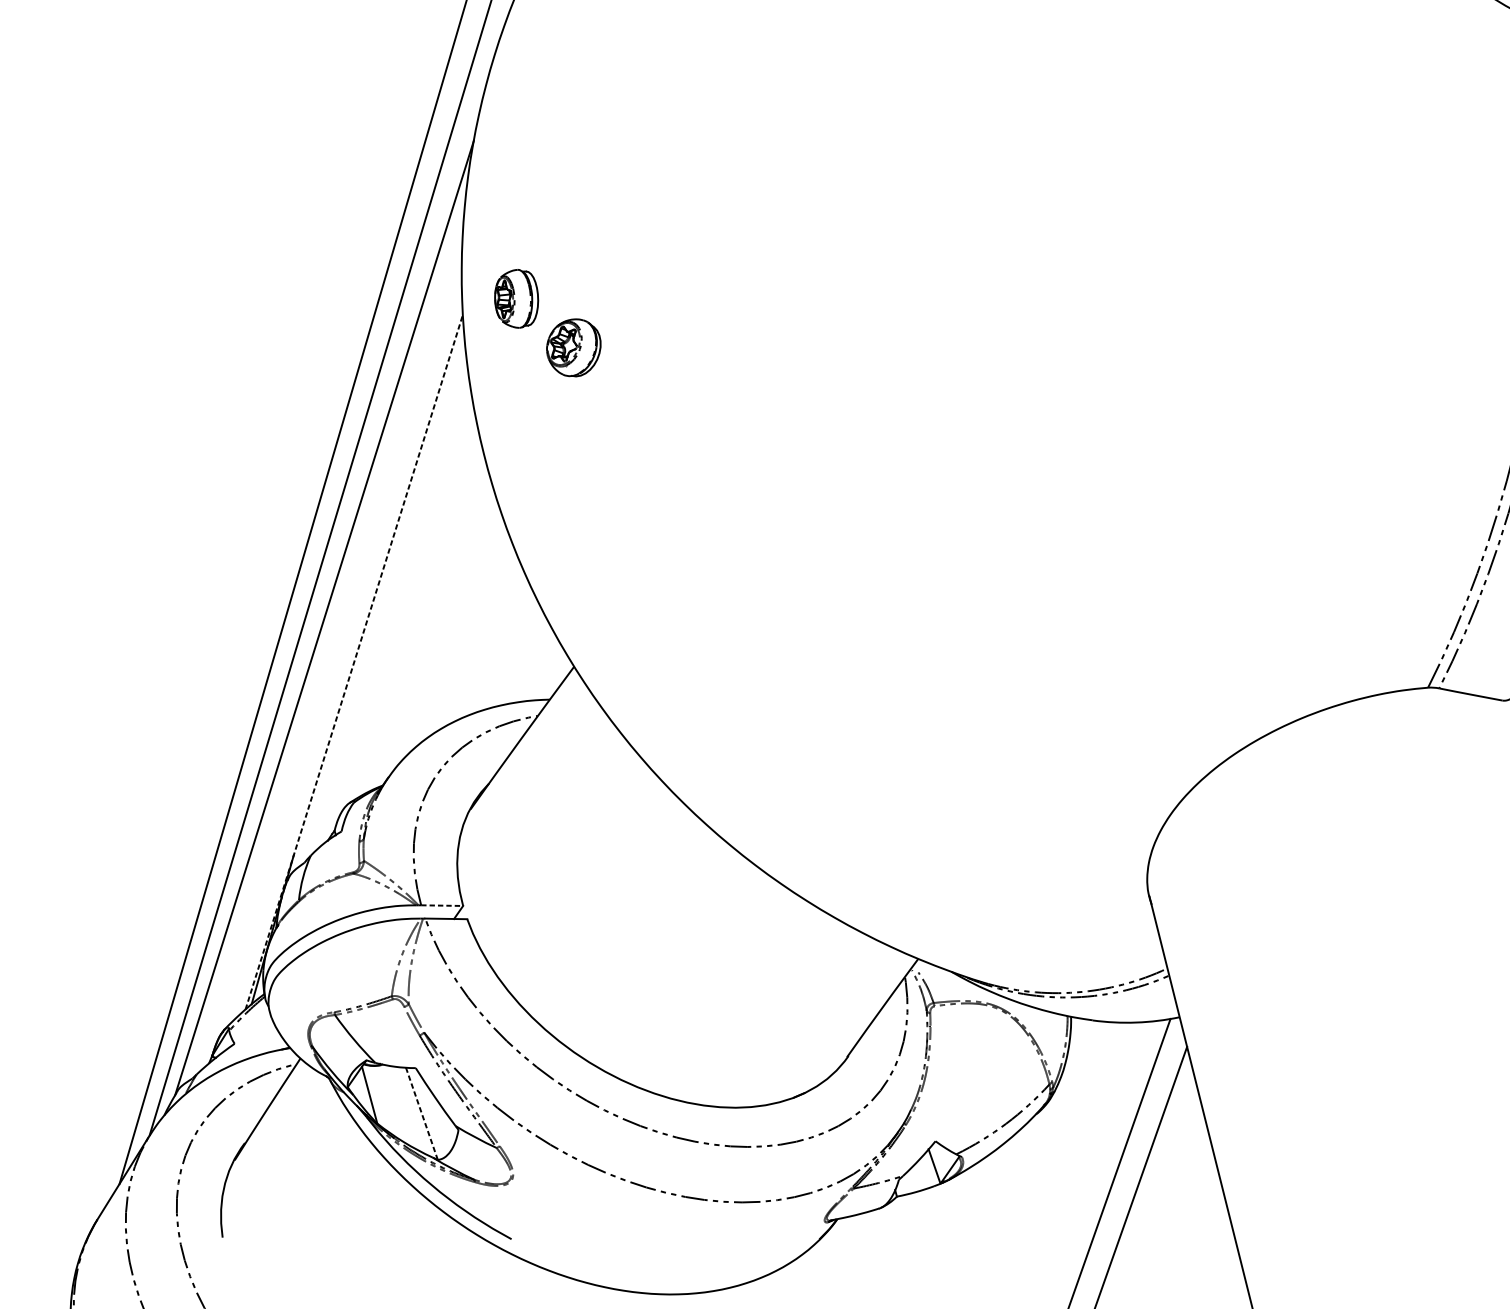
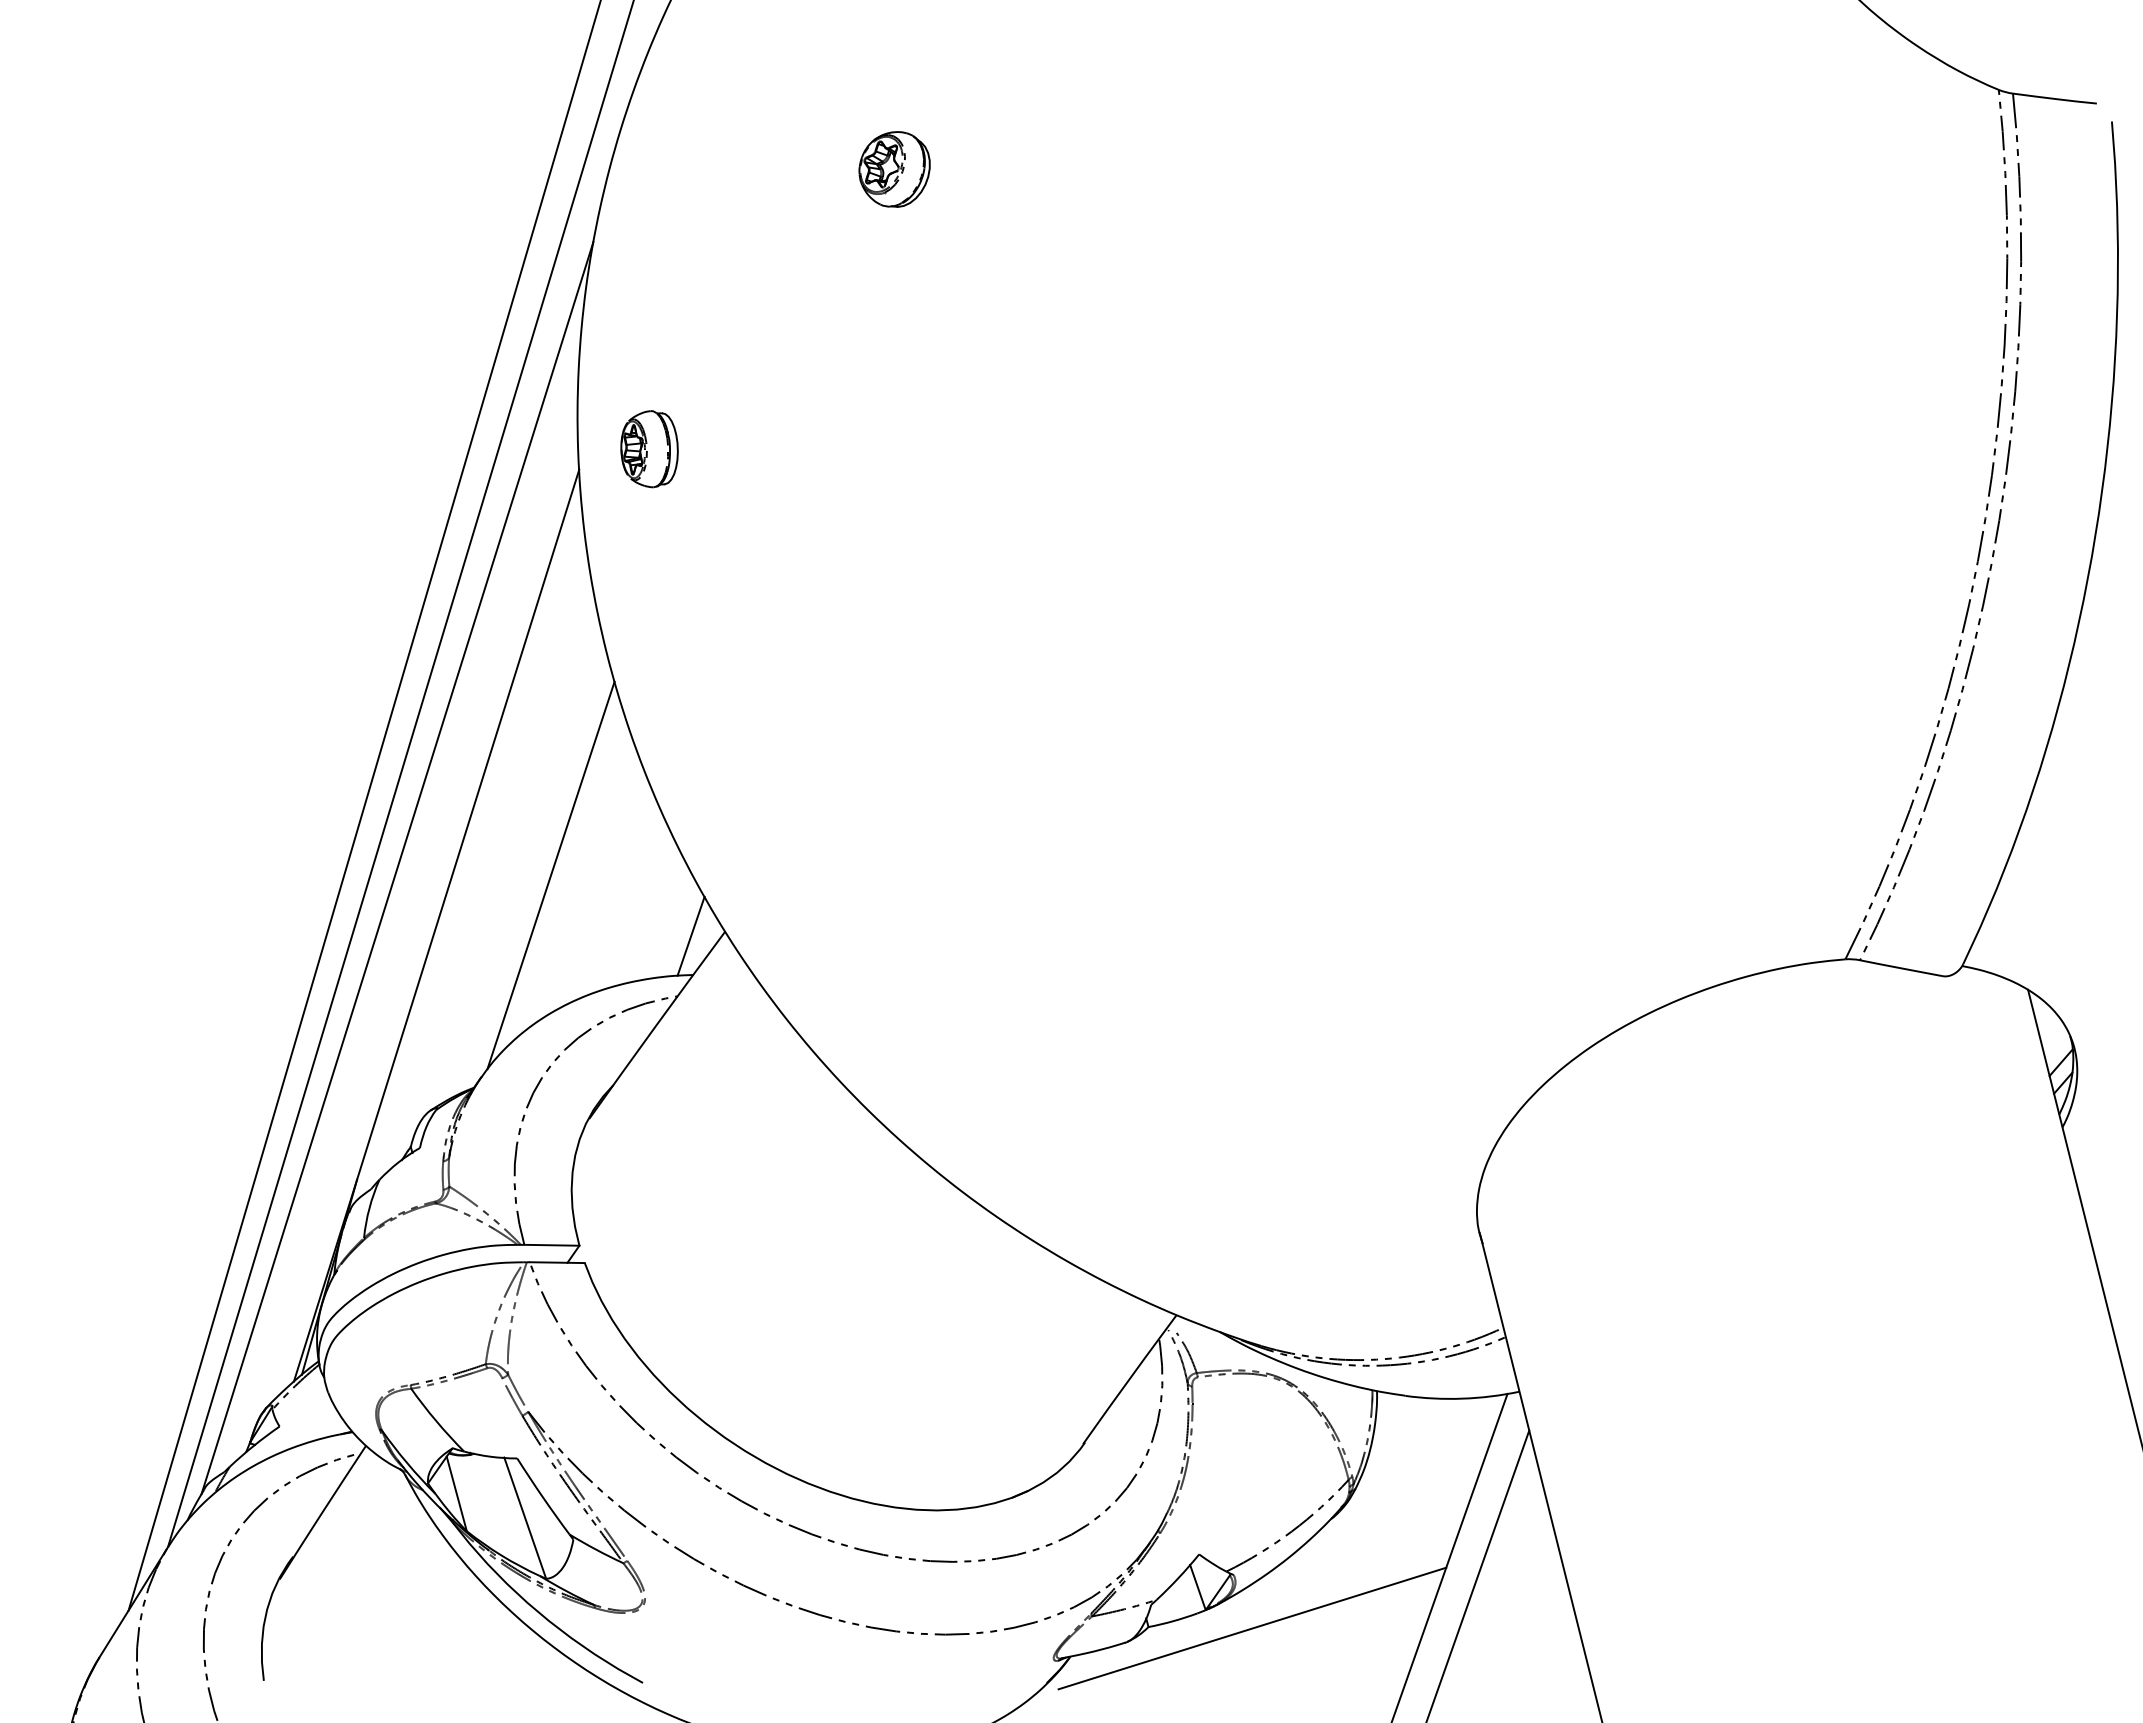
part: (573, 347) -> (894, 169), moved
line: (441, 623) -> (550, 875), added
line: (354, 661) -> (436, 925), dashed -> solid
line: (547, 669) -> (690, 935), added
line: (441, 905) -> (551, 1245), dashed -> solid
line: (422, 1113) -> (525, 1517), dashed -> solid
line: (976, 1197) -> (1252, 1628), added

